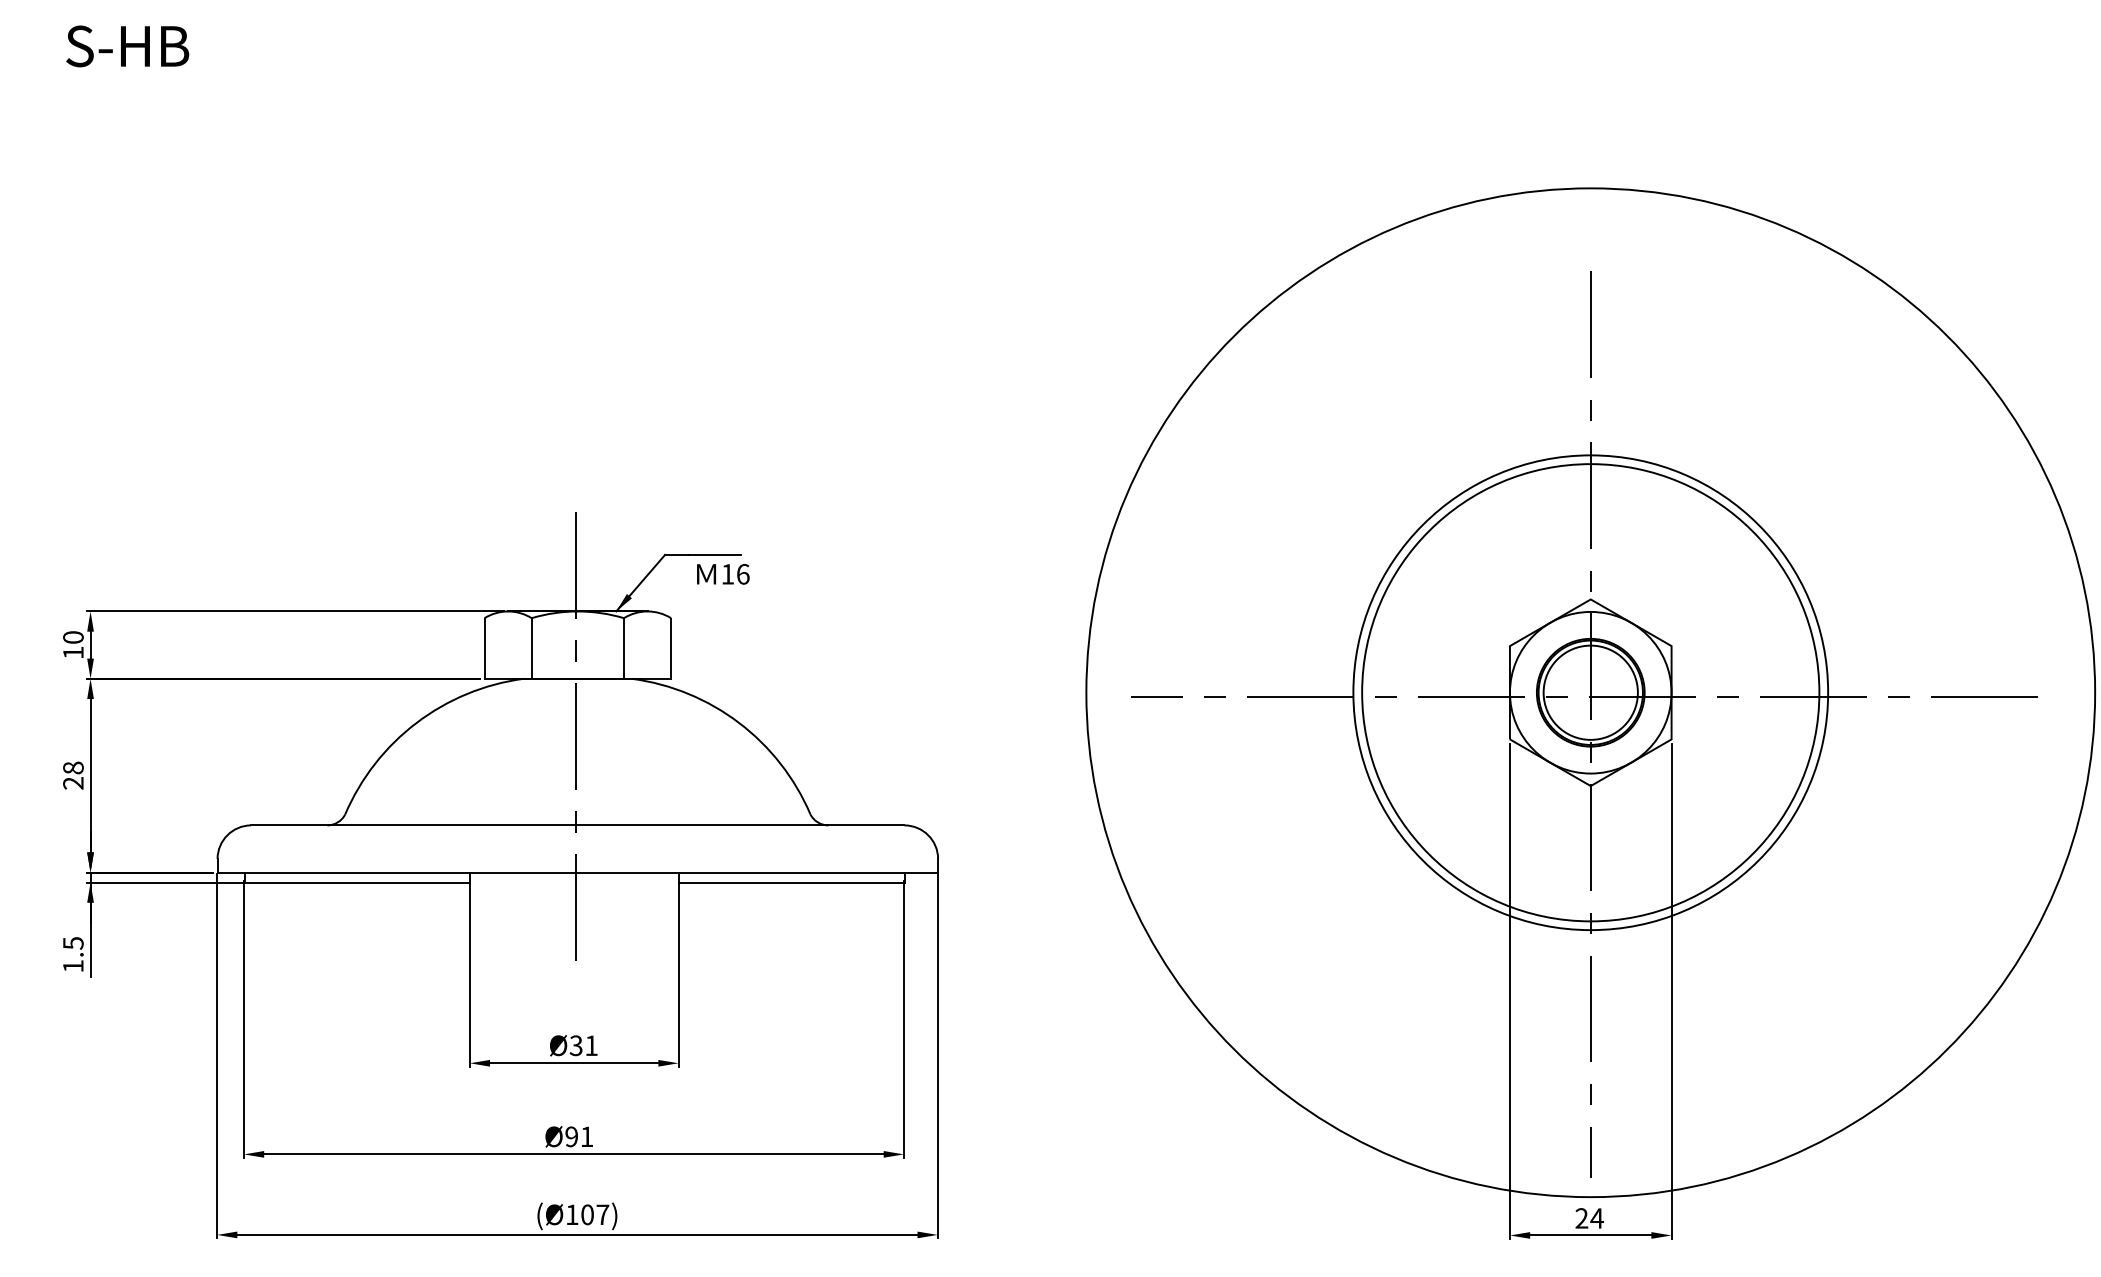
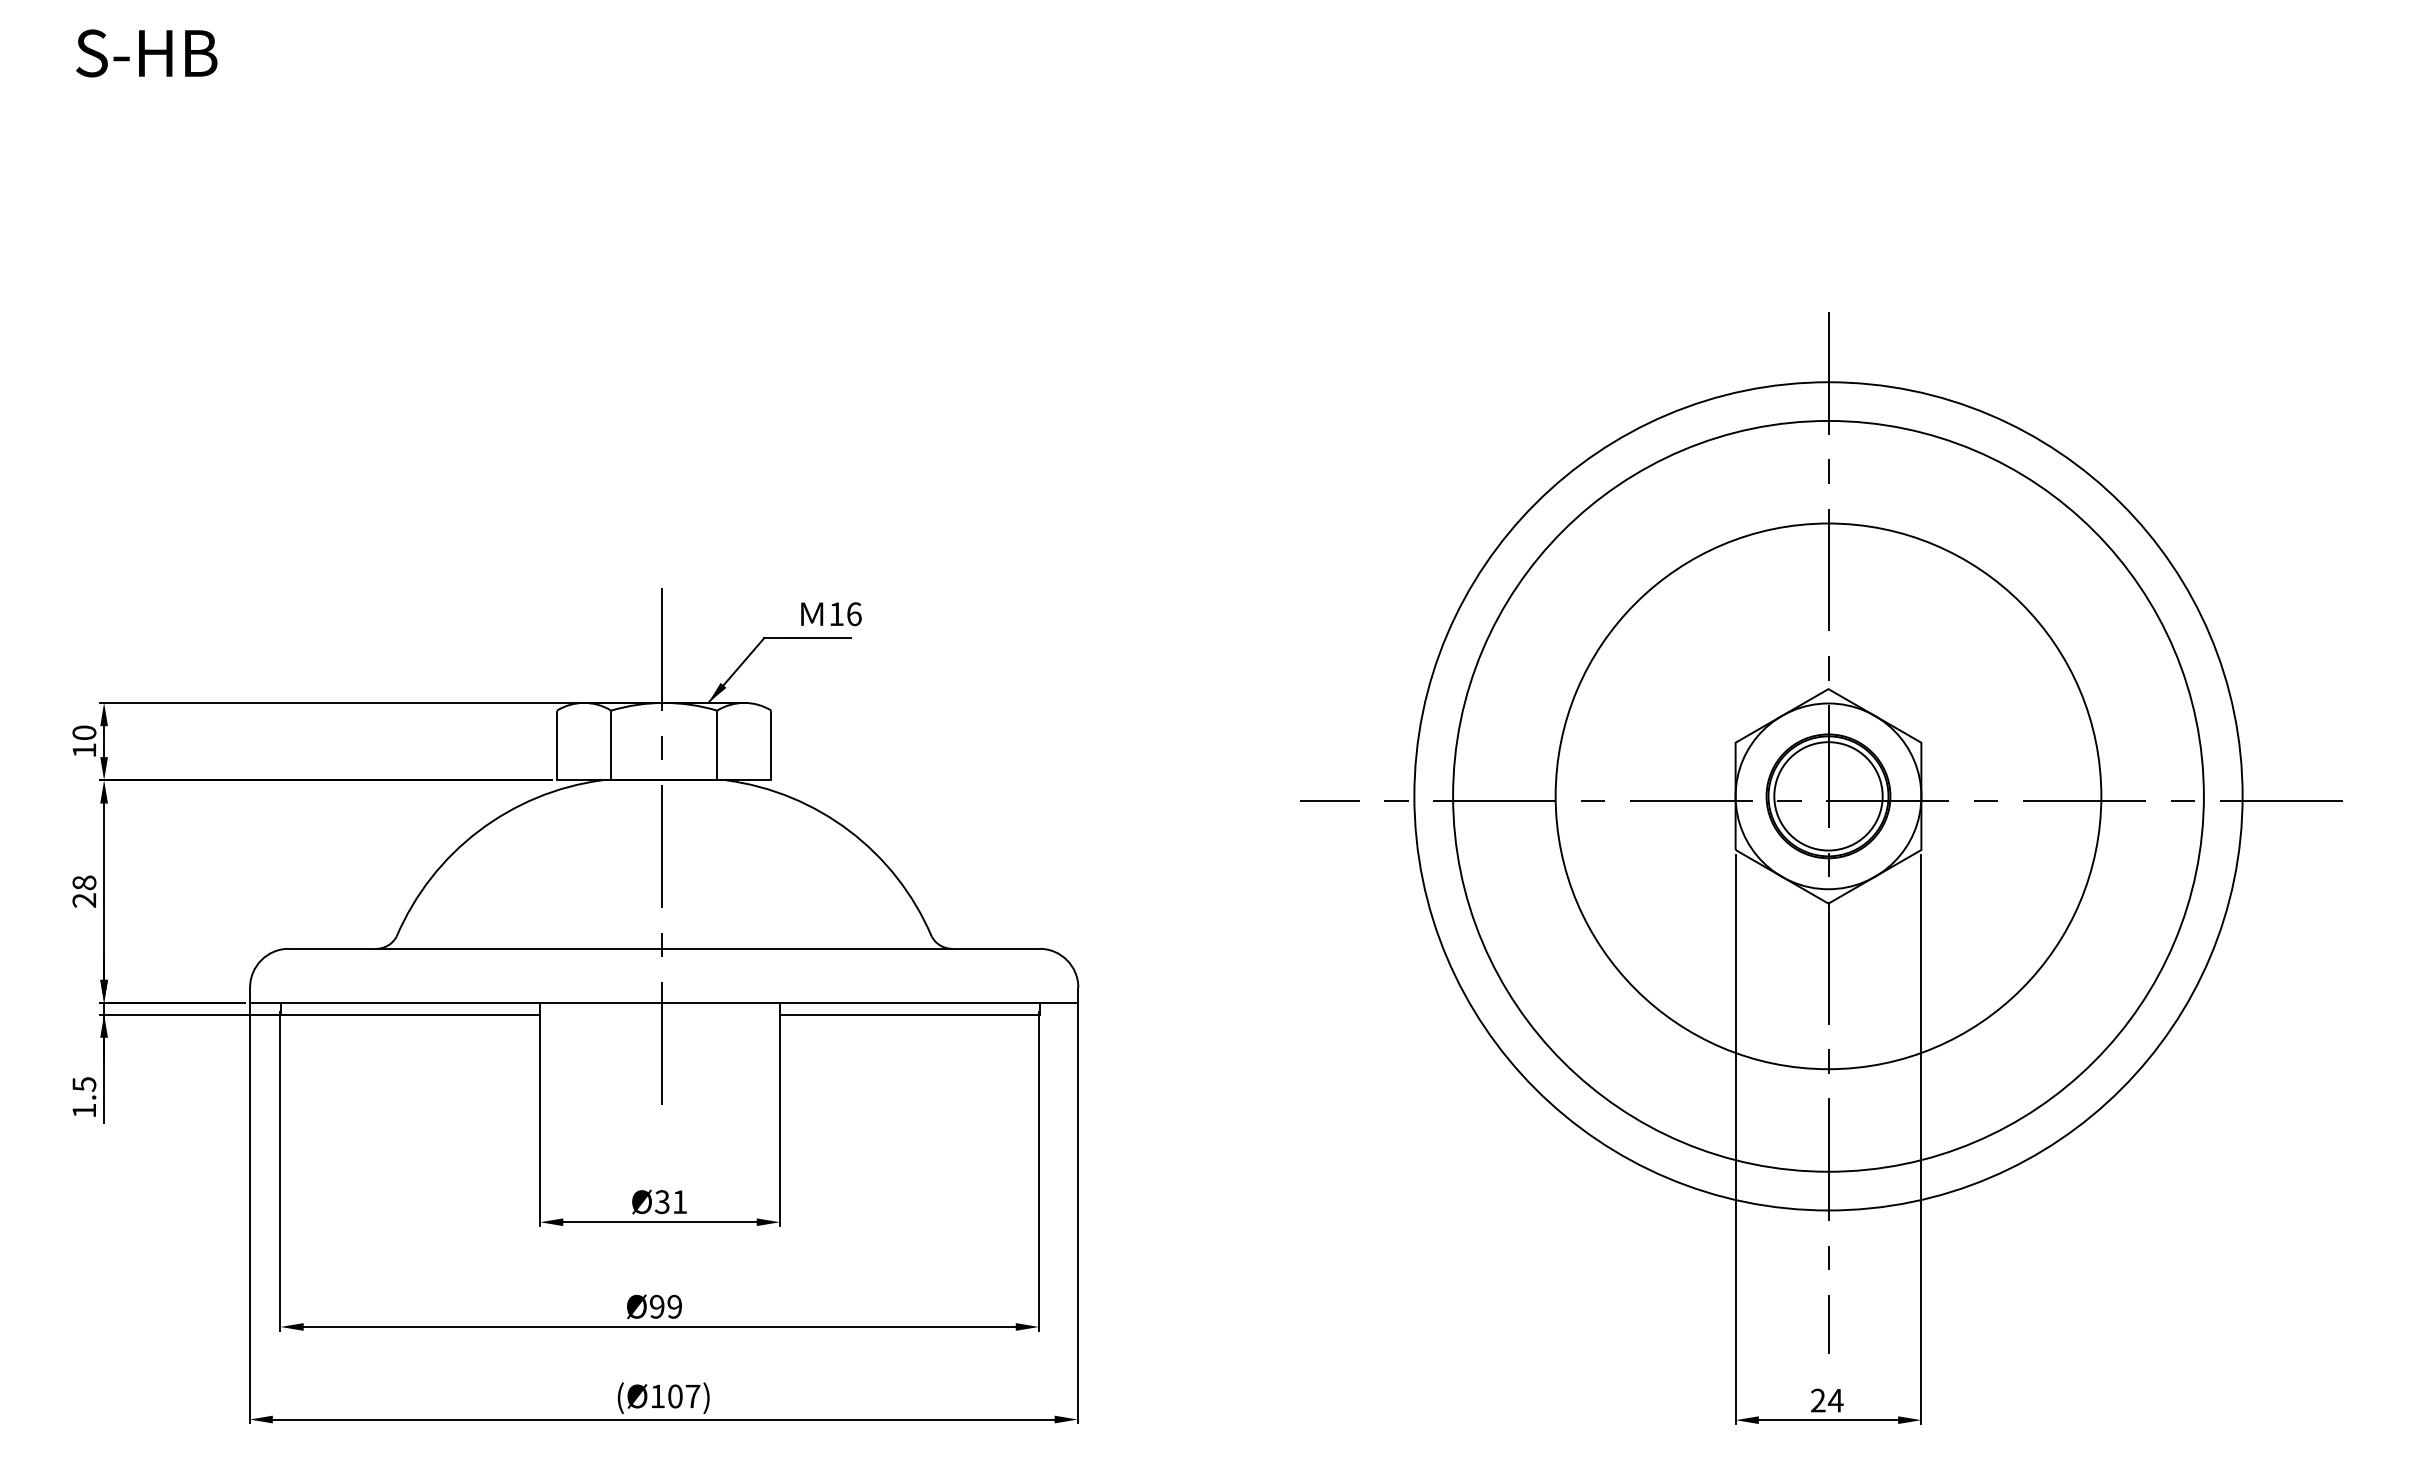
text: (723, 574) -> (831, 614), moved
circle: (1590, 692) -> (1828, 795), size x1.43
circle: (1590, 692) -> (1828, 796), size x0.71
text: (586, 1136) -> (674, 1306), Ø91 -> Ø99

